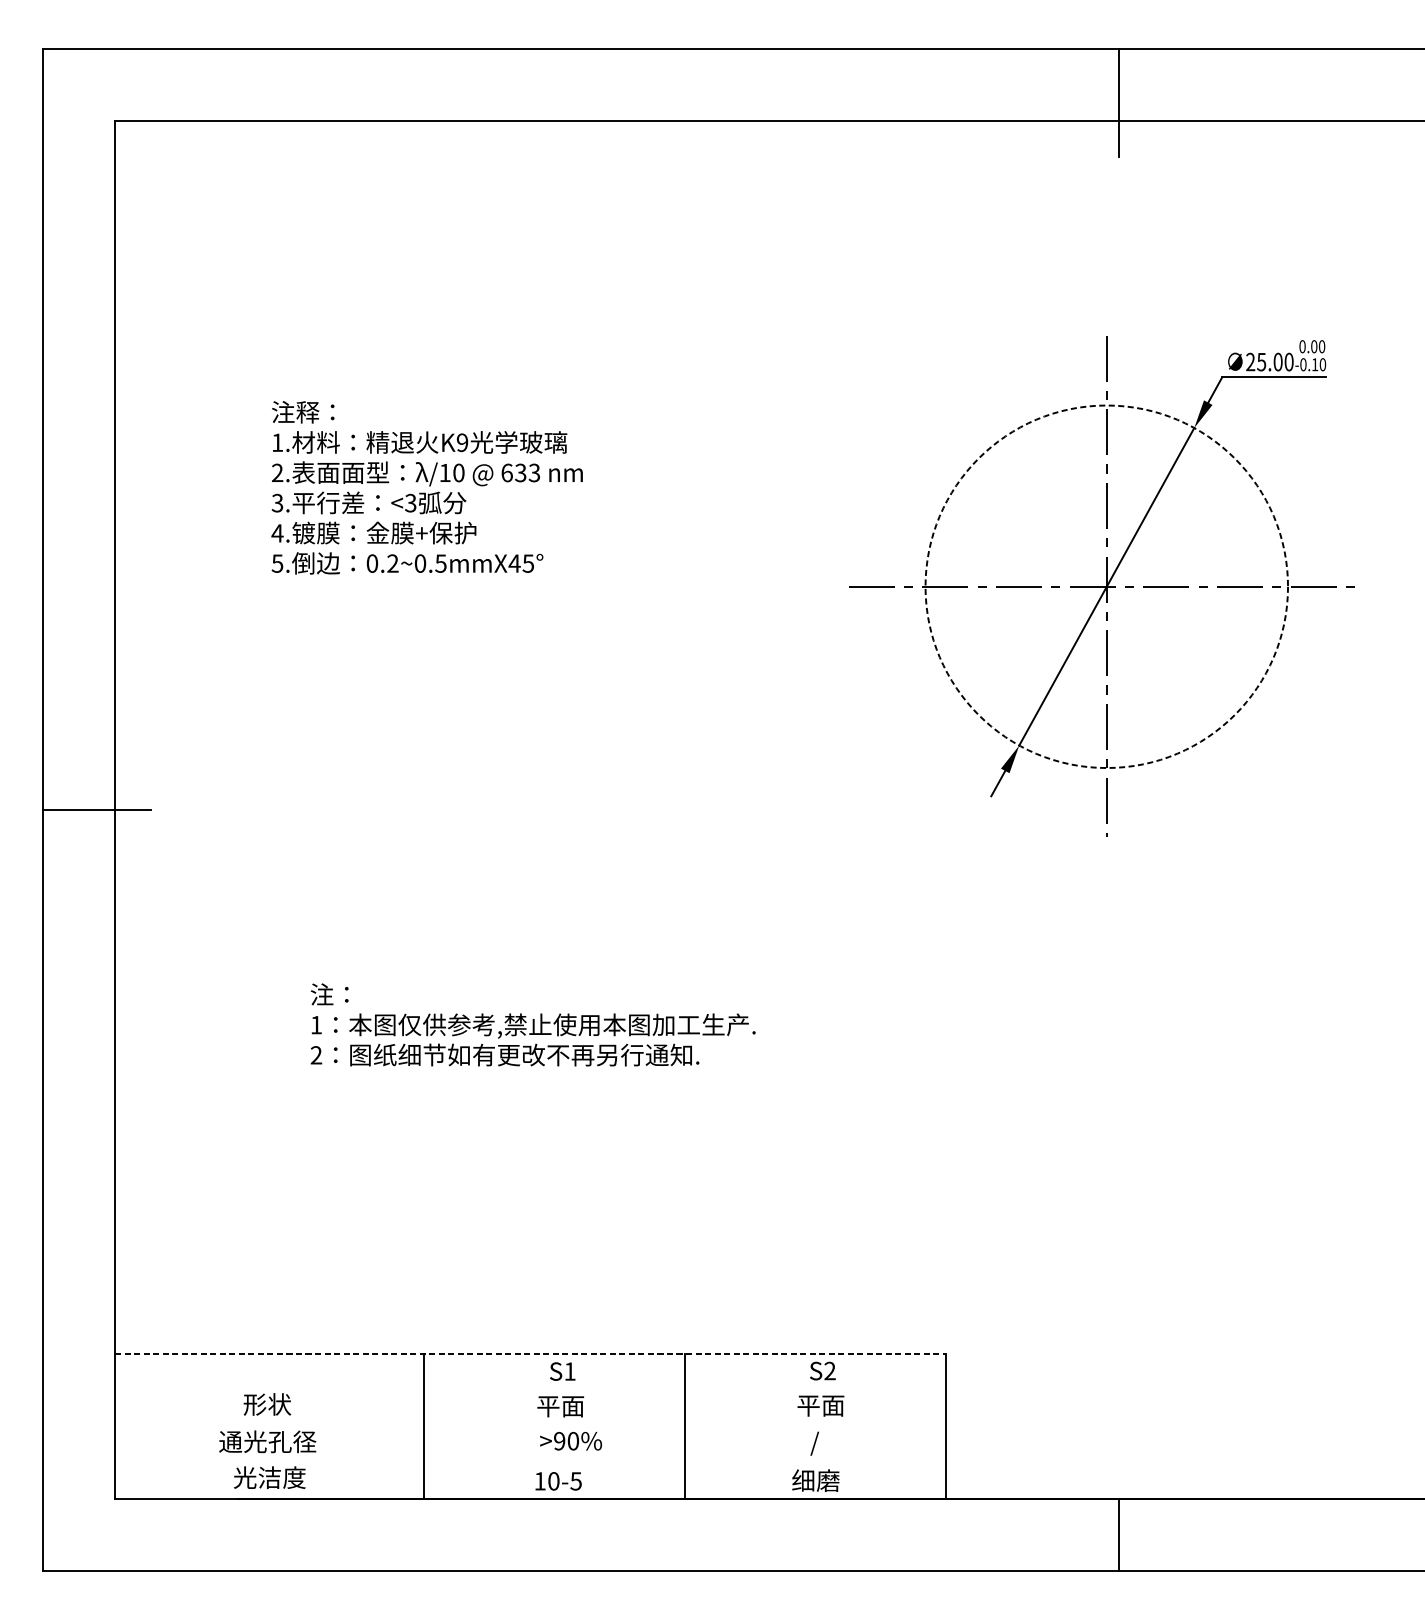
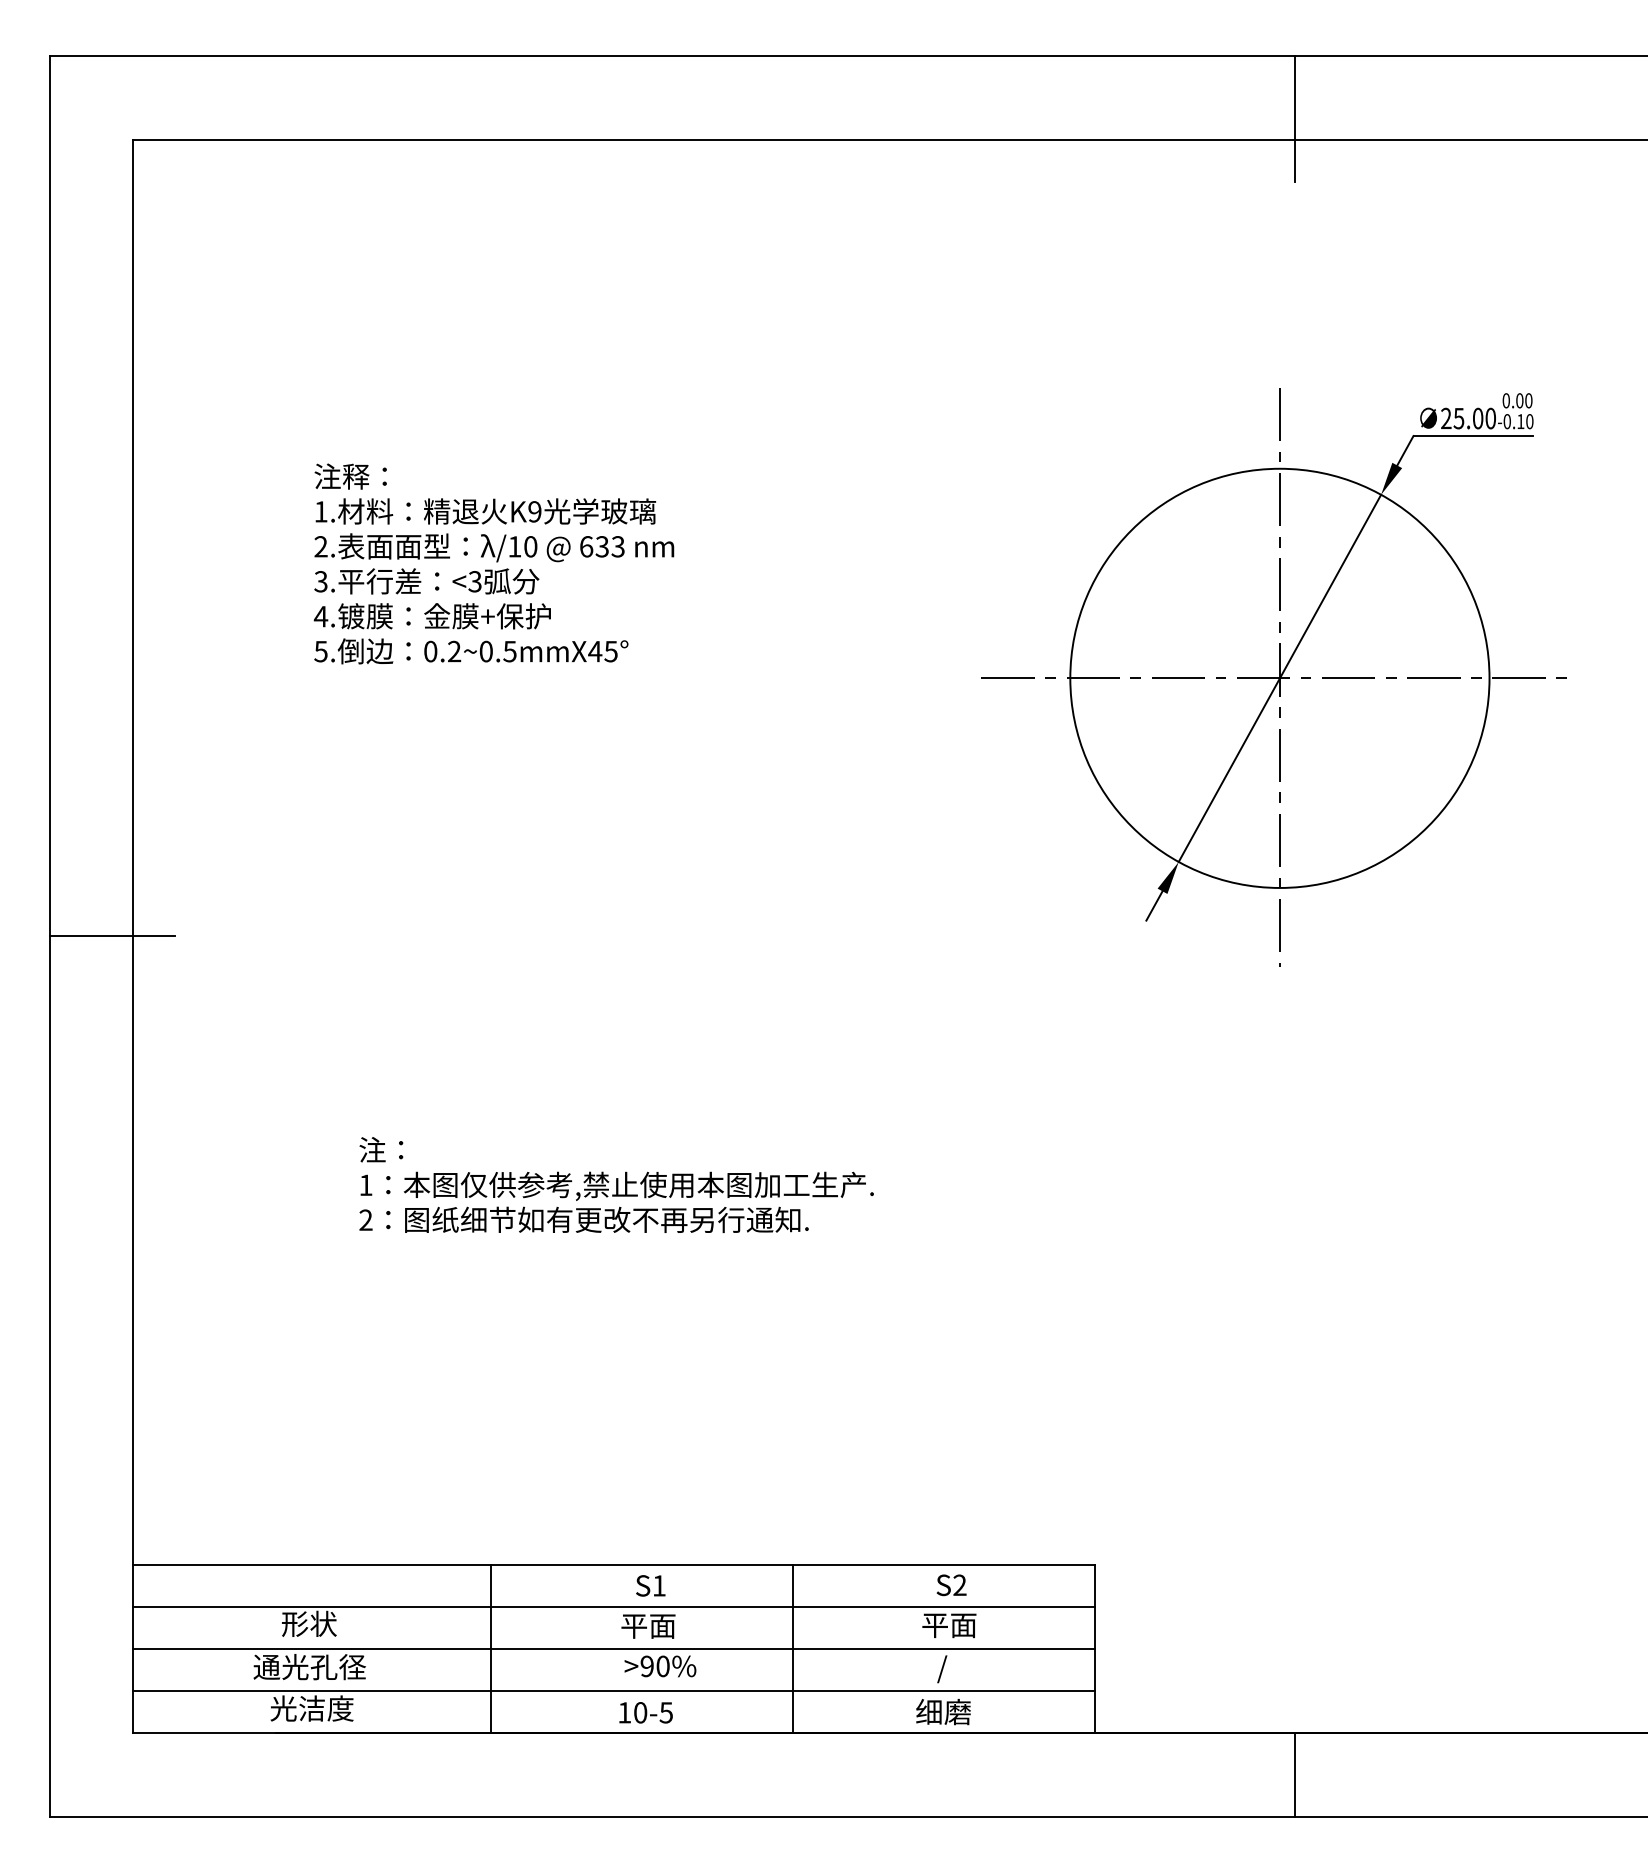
circle: (1106, 586) -> (1279, 677), dashed -> solid
line: (530, 1353) -> (613, 1565), dashed -> solid
line: (530, 1390) -> (613, 1607), added
line: (530, 1426) -> (613, 1649), added
line: (530, 1462) -> (613, 1691), added

